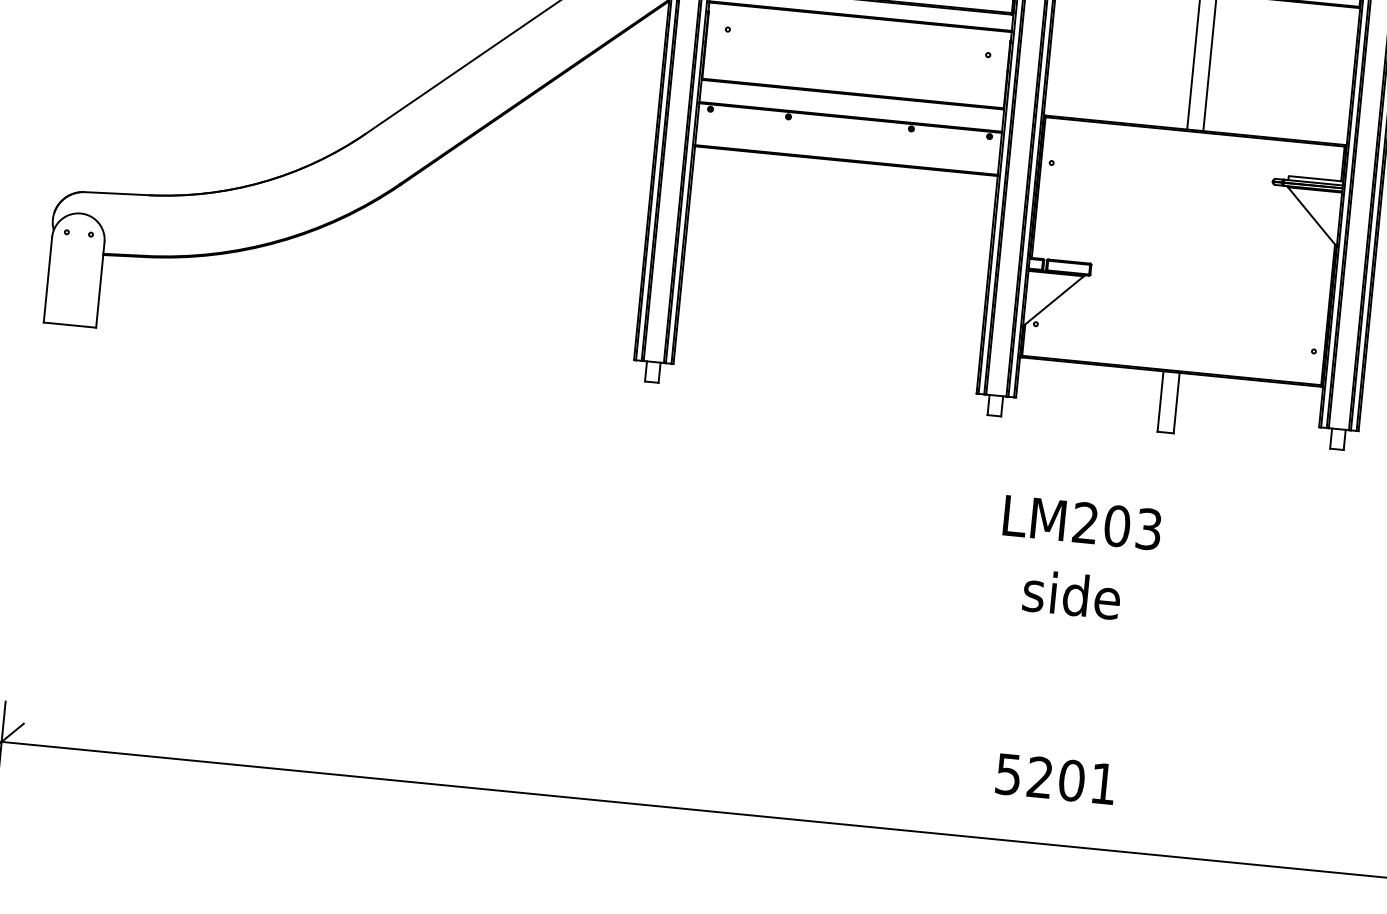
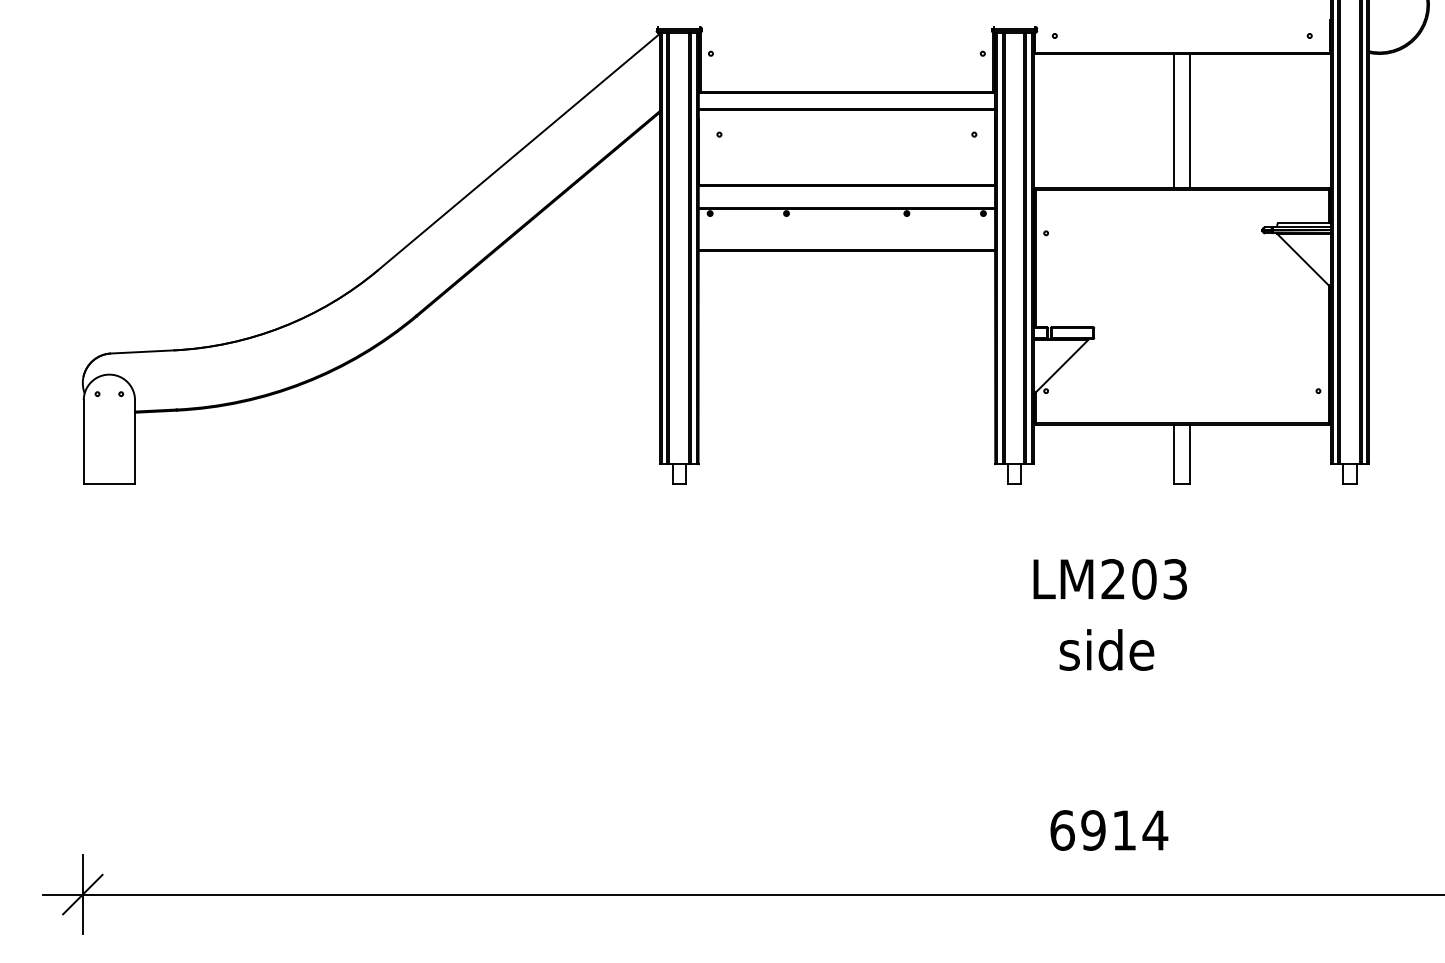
text: (1056, 779) -> (1109, 830), 5201 -> 6914

